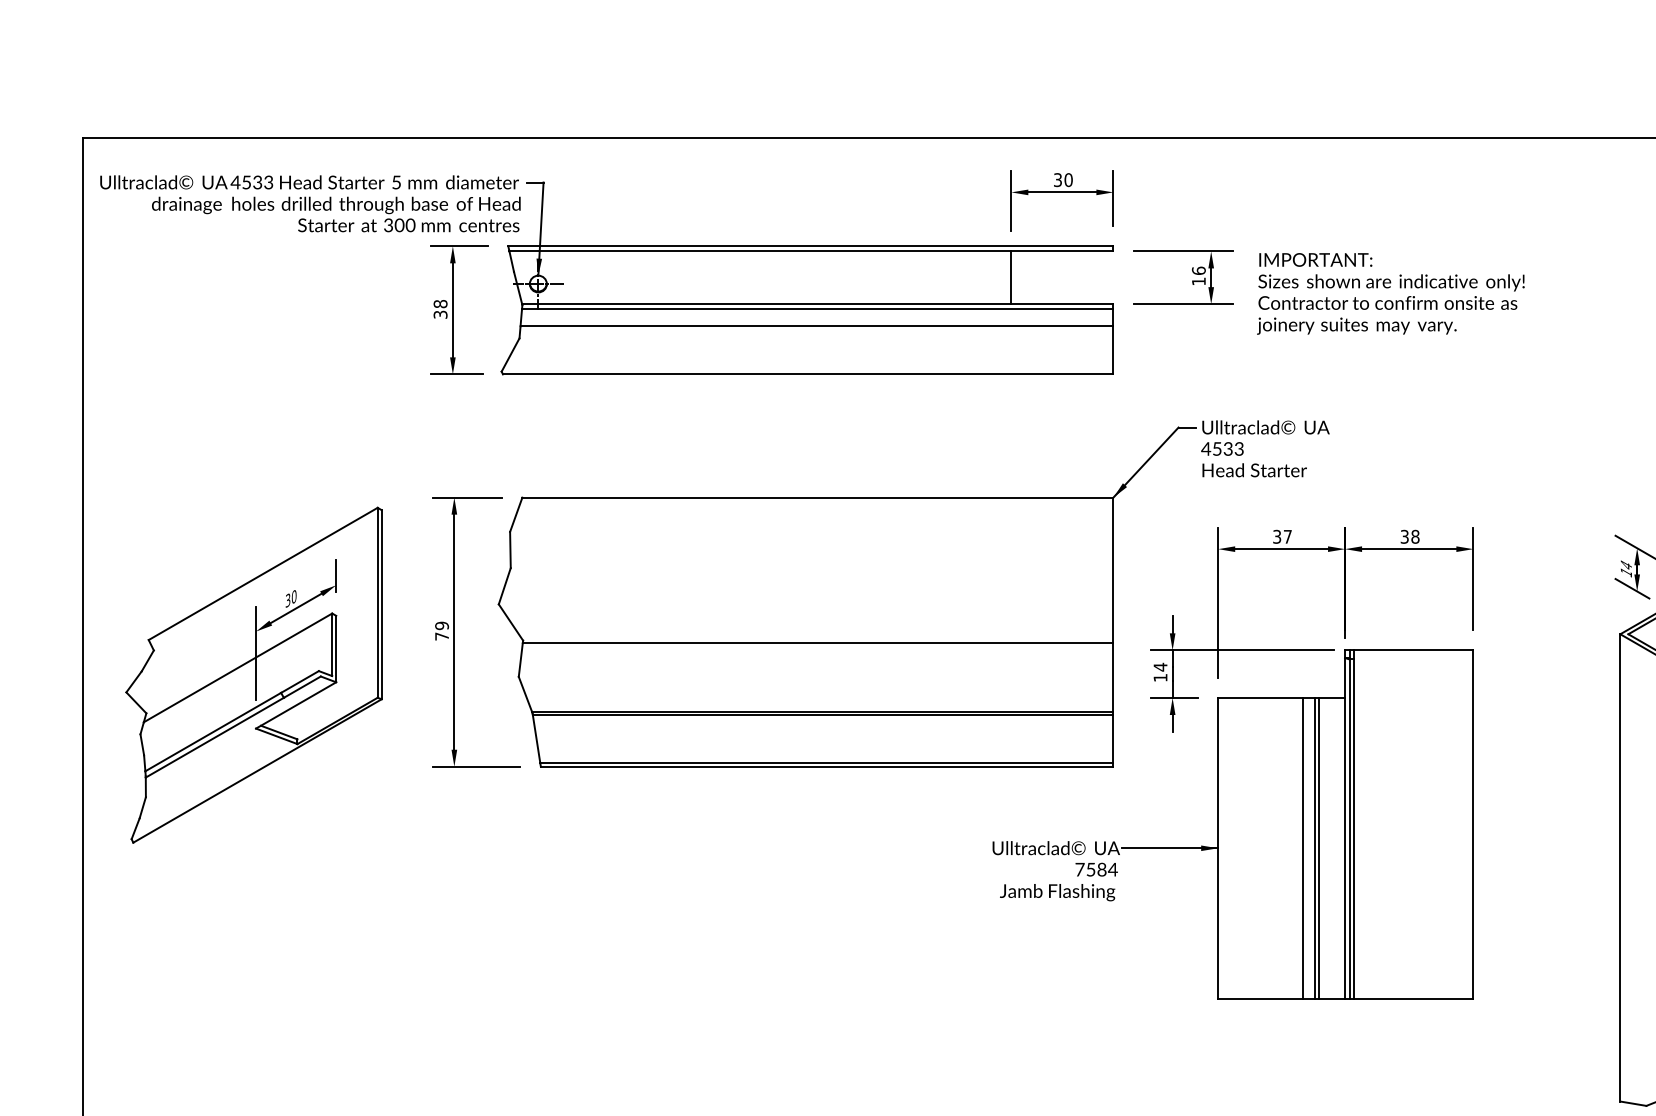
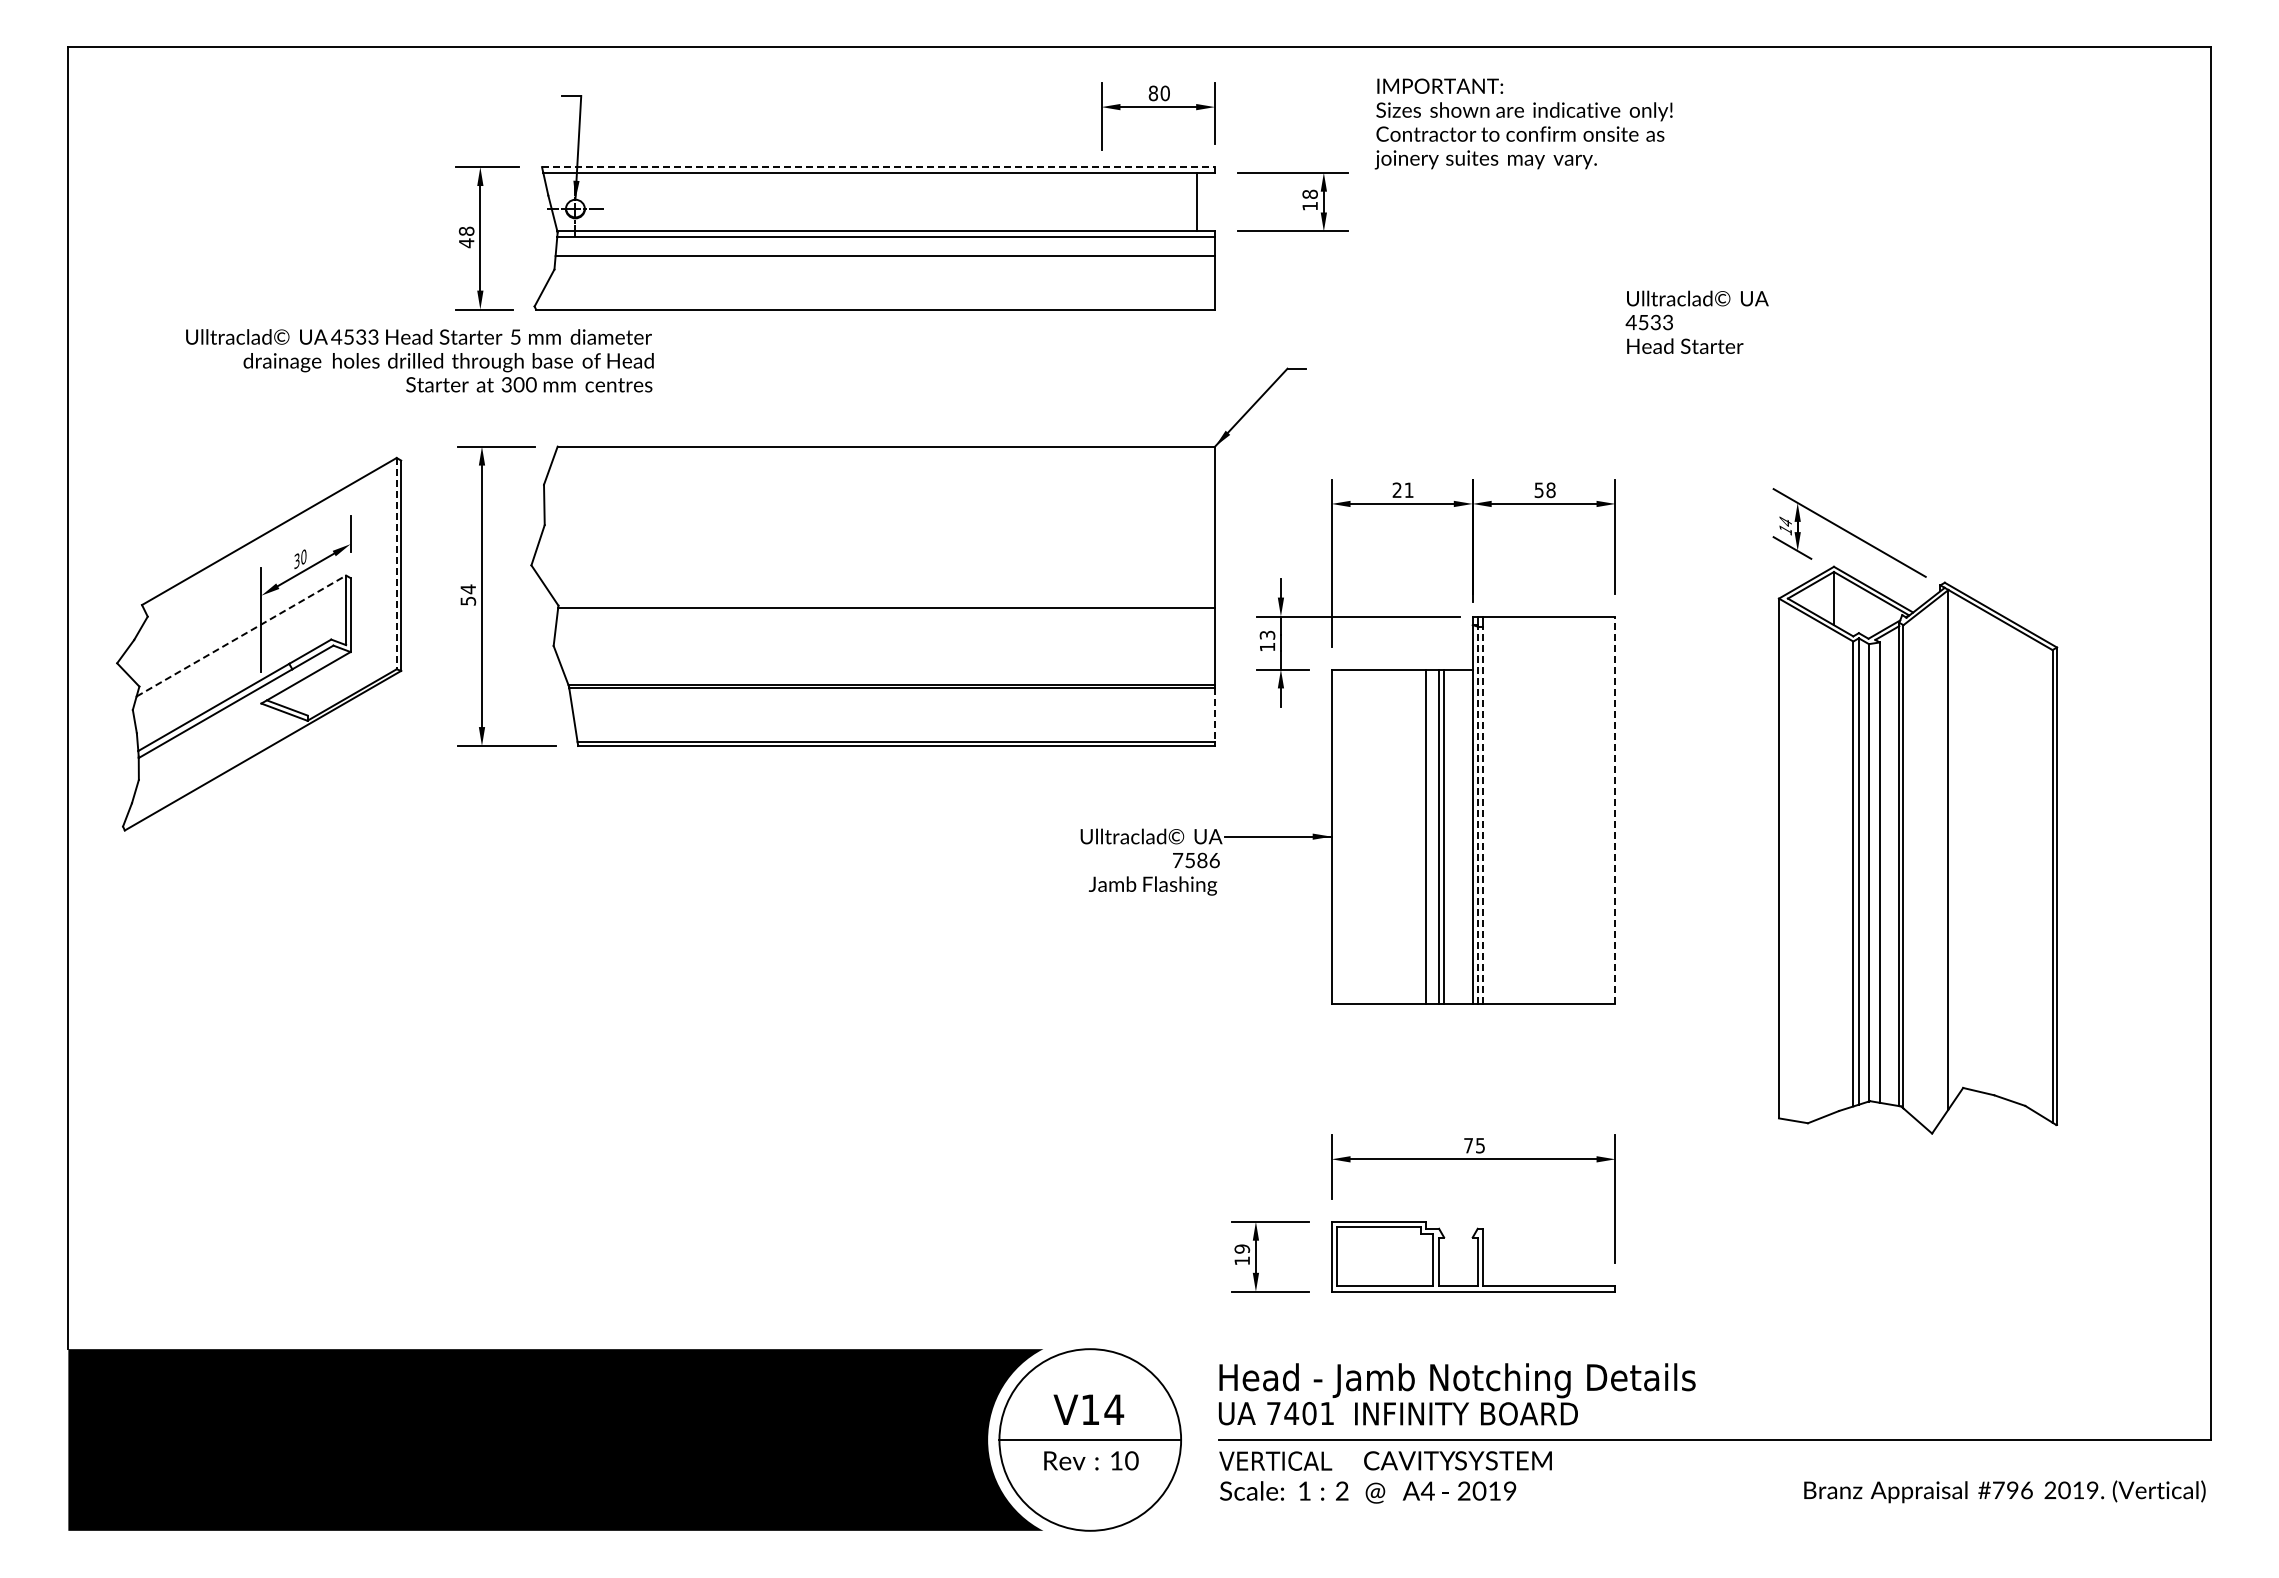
text: (1058, 180) -> (1153, 93), 30 -> 80
text: (310, 203) -> (419, 360), moved
line: (810, 246) -> (878, 167), solid -> dashed
text: (1198, 270) -> (1309, 193), 16 -> 18
line: (1011, 277) -> (1196, 201), moved
text: (1390, 293) -> (1523, 123), moved
text: (440, 315) -> (466, 243), 38 -> 48
text: (1264, 448) -> (1696, 321), moved
text: (1405, 536) -> (1539, 489), 38 -> 58
text: (1281, 537) -> (1402, 490), 37 -> 21
line: (377, 602) -> (396, 563), solid -> dashed
text: (442, 630) -> (468, 594), 79 -> 54
text: (1160, 667) -> (1267, 635), 14 -> 13
line: (238, 668) -> (241, 636), solid -> dashed
line: (1113, 739) -> (1215, 715), solid -> dashed
line: (1473, 824) -> (1615, 810), solid -> dashed
line: (1349, 829) -> (1477, 815), solid -> dashed
line: (1354, 829) -> (1483, 815), solid -> dashed
text: (1112, 869) -> (1214, 860), 7584 -> 7586

